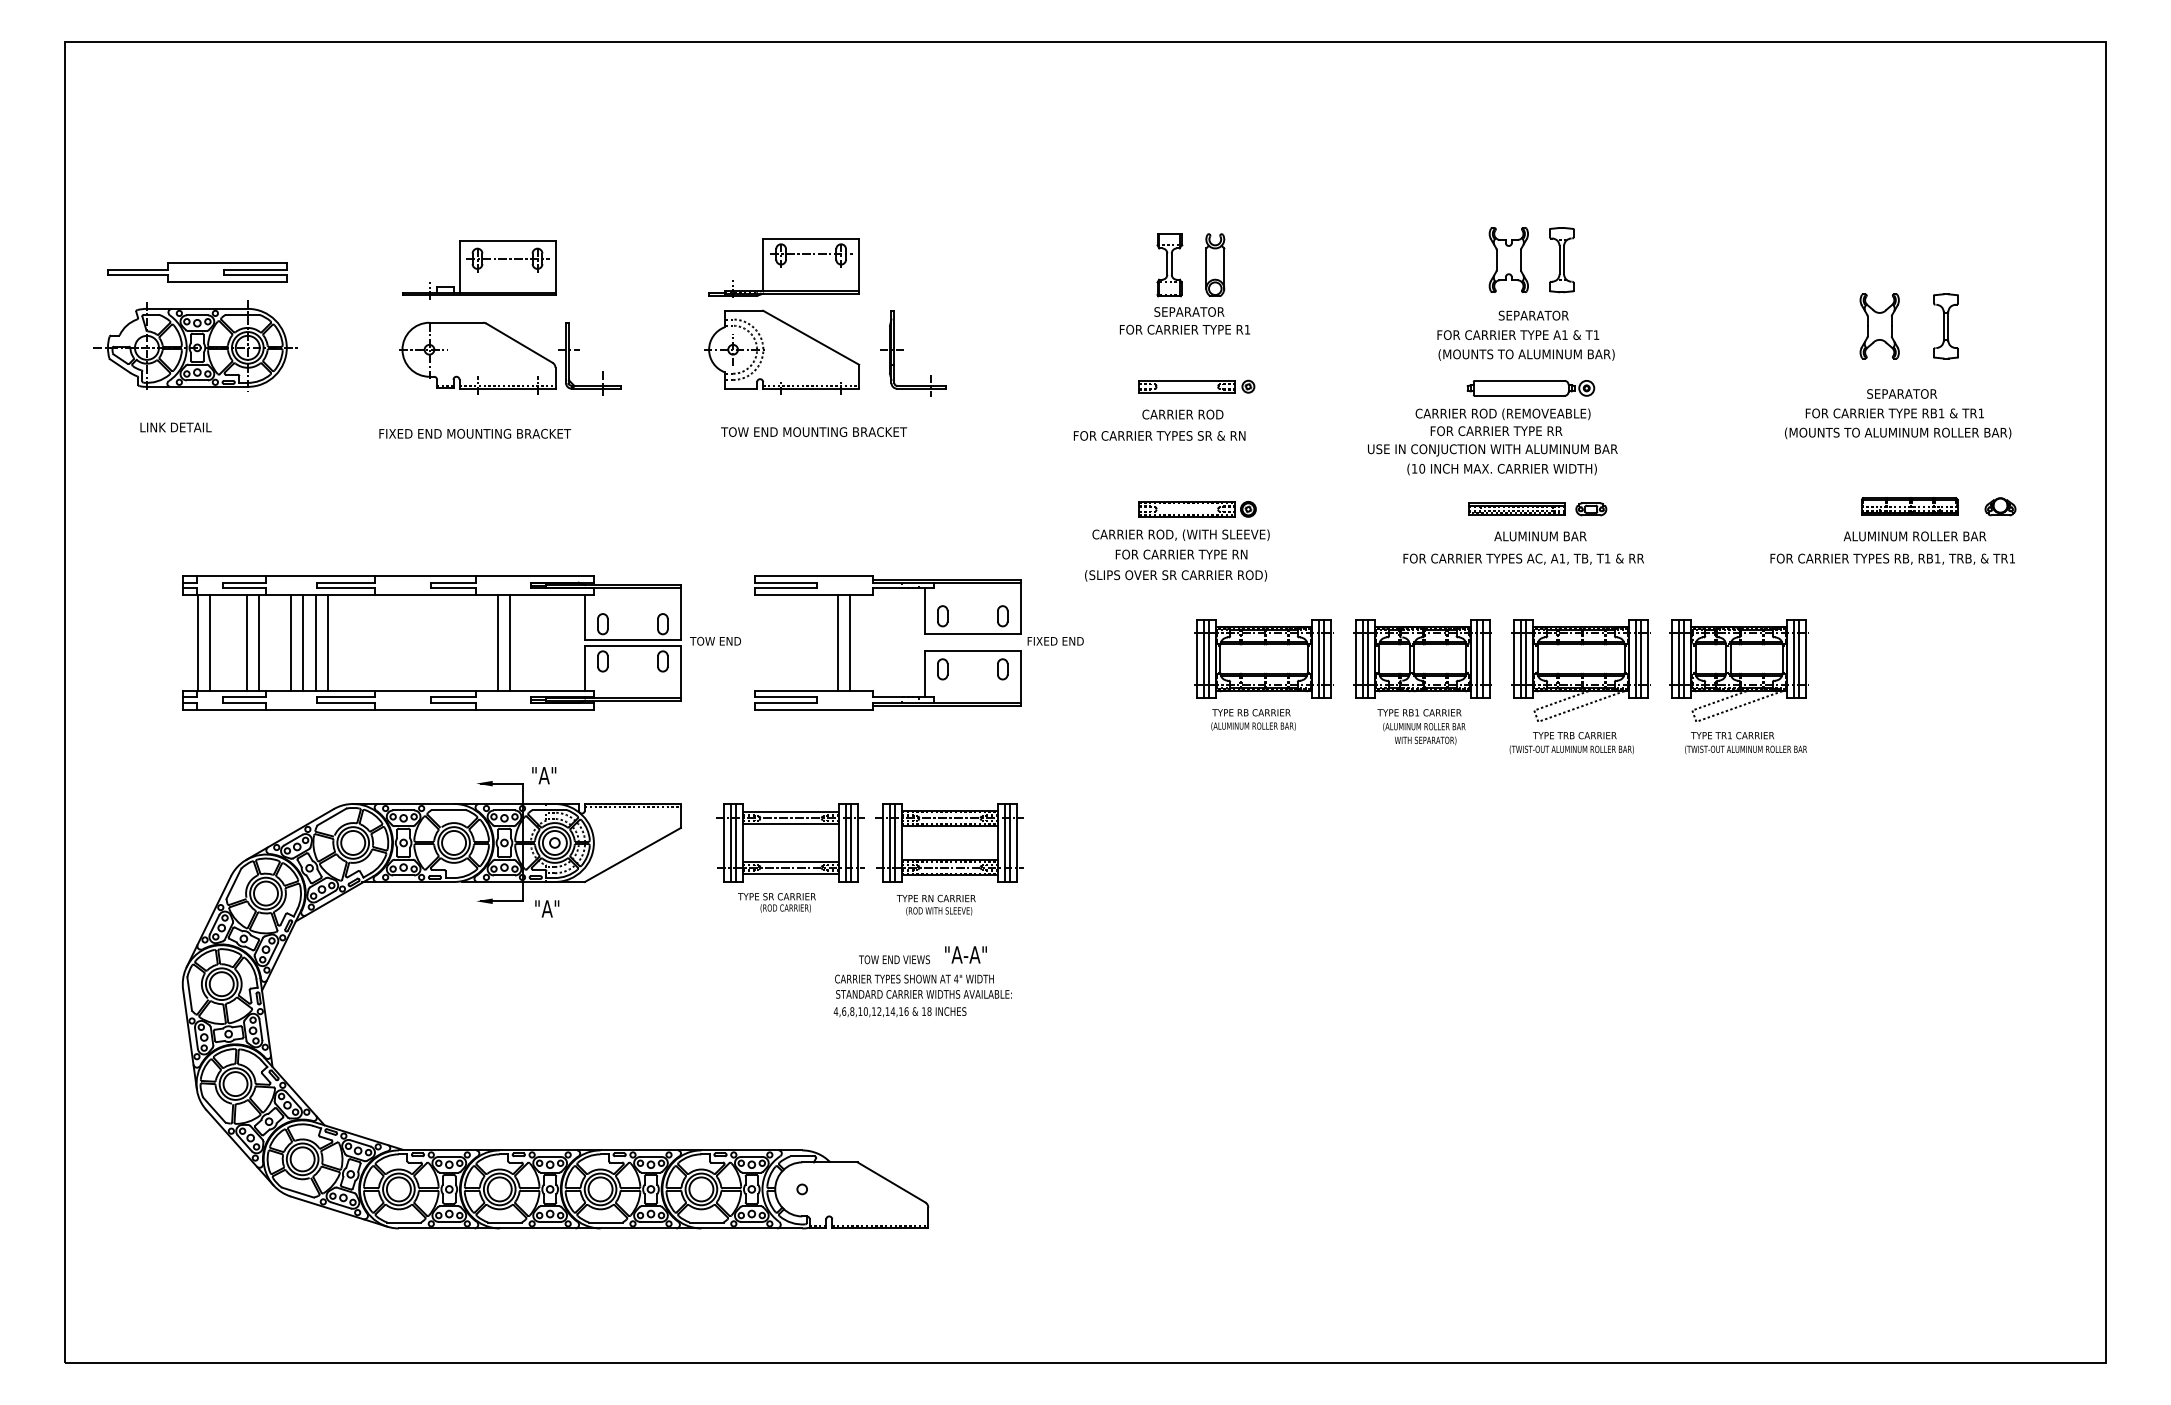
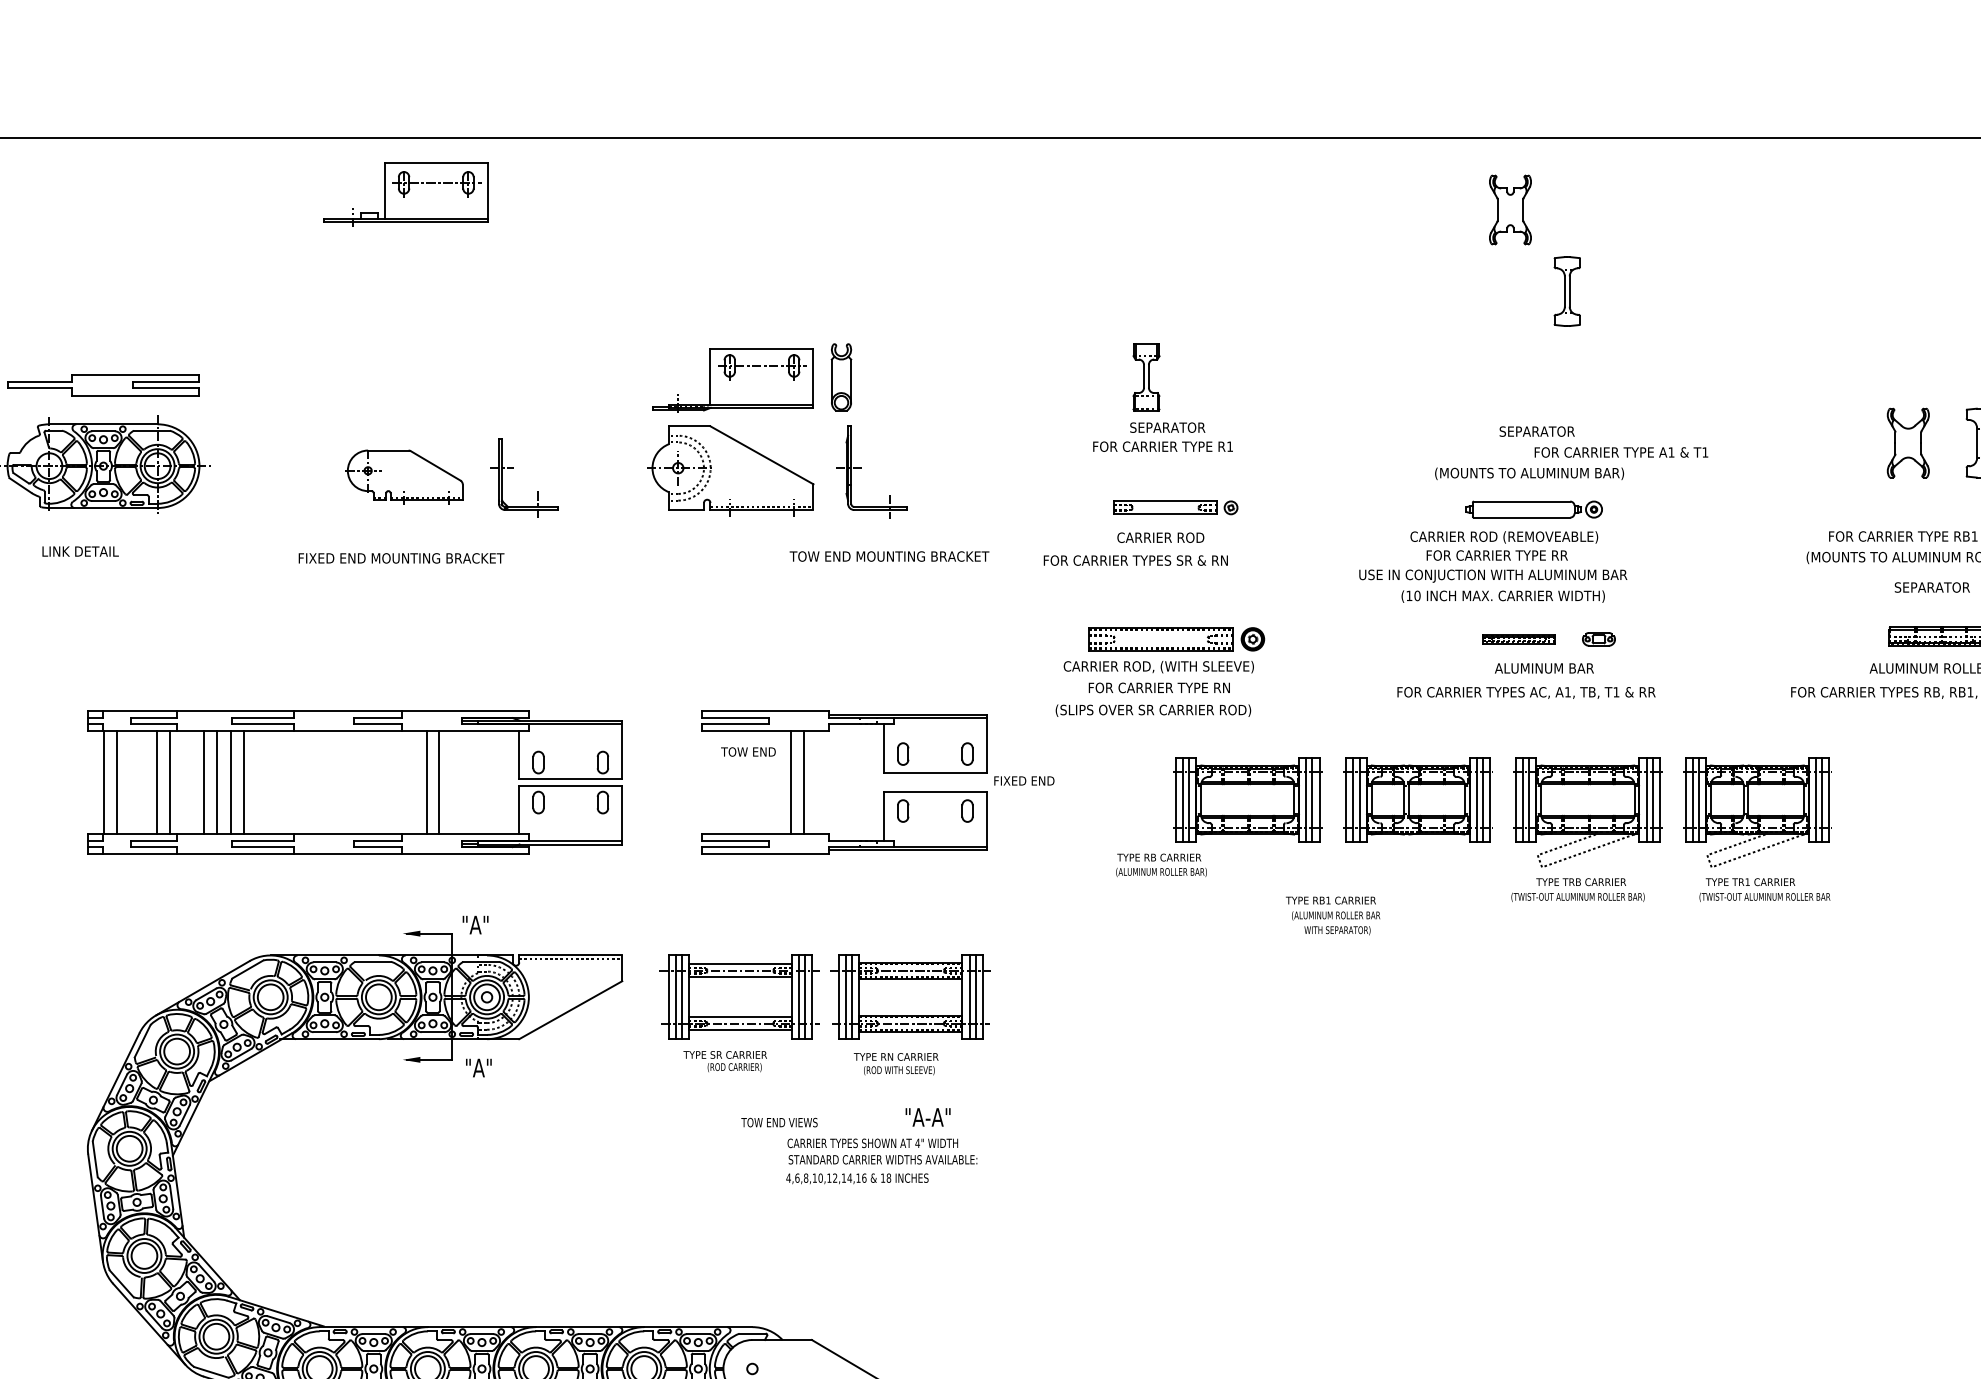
part: (1508, 259) -> (1510, 209), moved
part: (1561, 260) -> (1566, 291), moved
part: (1215, 264) -> (841, 376), moved
part: (479, 269) -> (406, 194), moved
text: (1518, 334) -> (1621, 451), moved
part: (477, 357) -> (404, 476), size x0.7
text: (1902, 393) -> (1932, 586), moved
text: (814, 431) -> (890, 555), moved
part: (1516, 508) -> (1518, 638), size x0.7
part: (1197, 509) -> (1176, 639), size x1.4
text: (715, 640) -> (748, 751), moved
text: (1253, 719) -> (1161, 864), moved
text: (1421, 727) -> (1333, 916), moved
text: (894, 959) -> (779, 1122), moved

